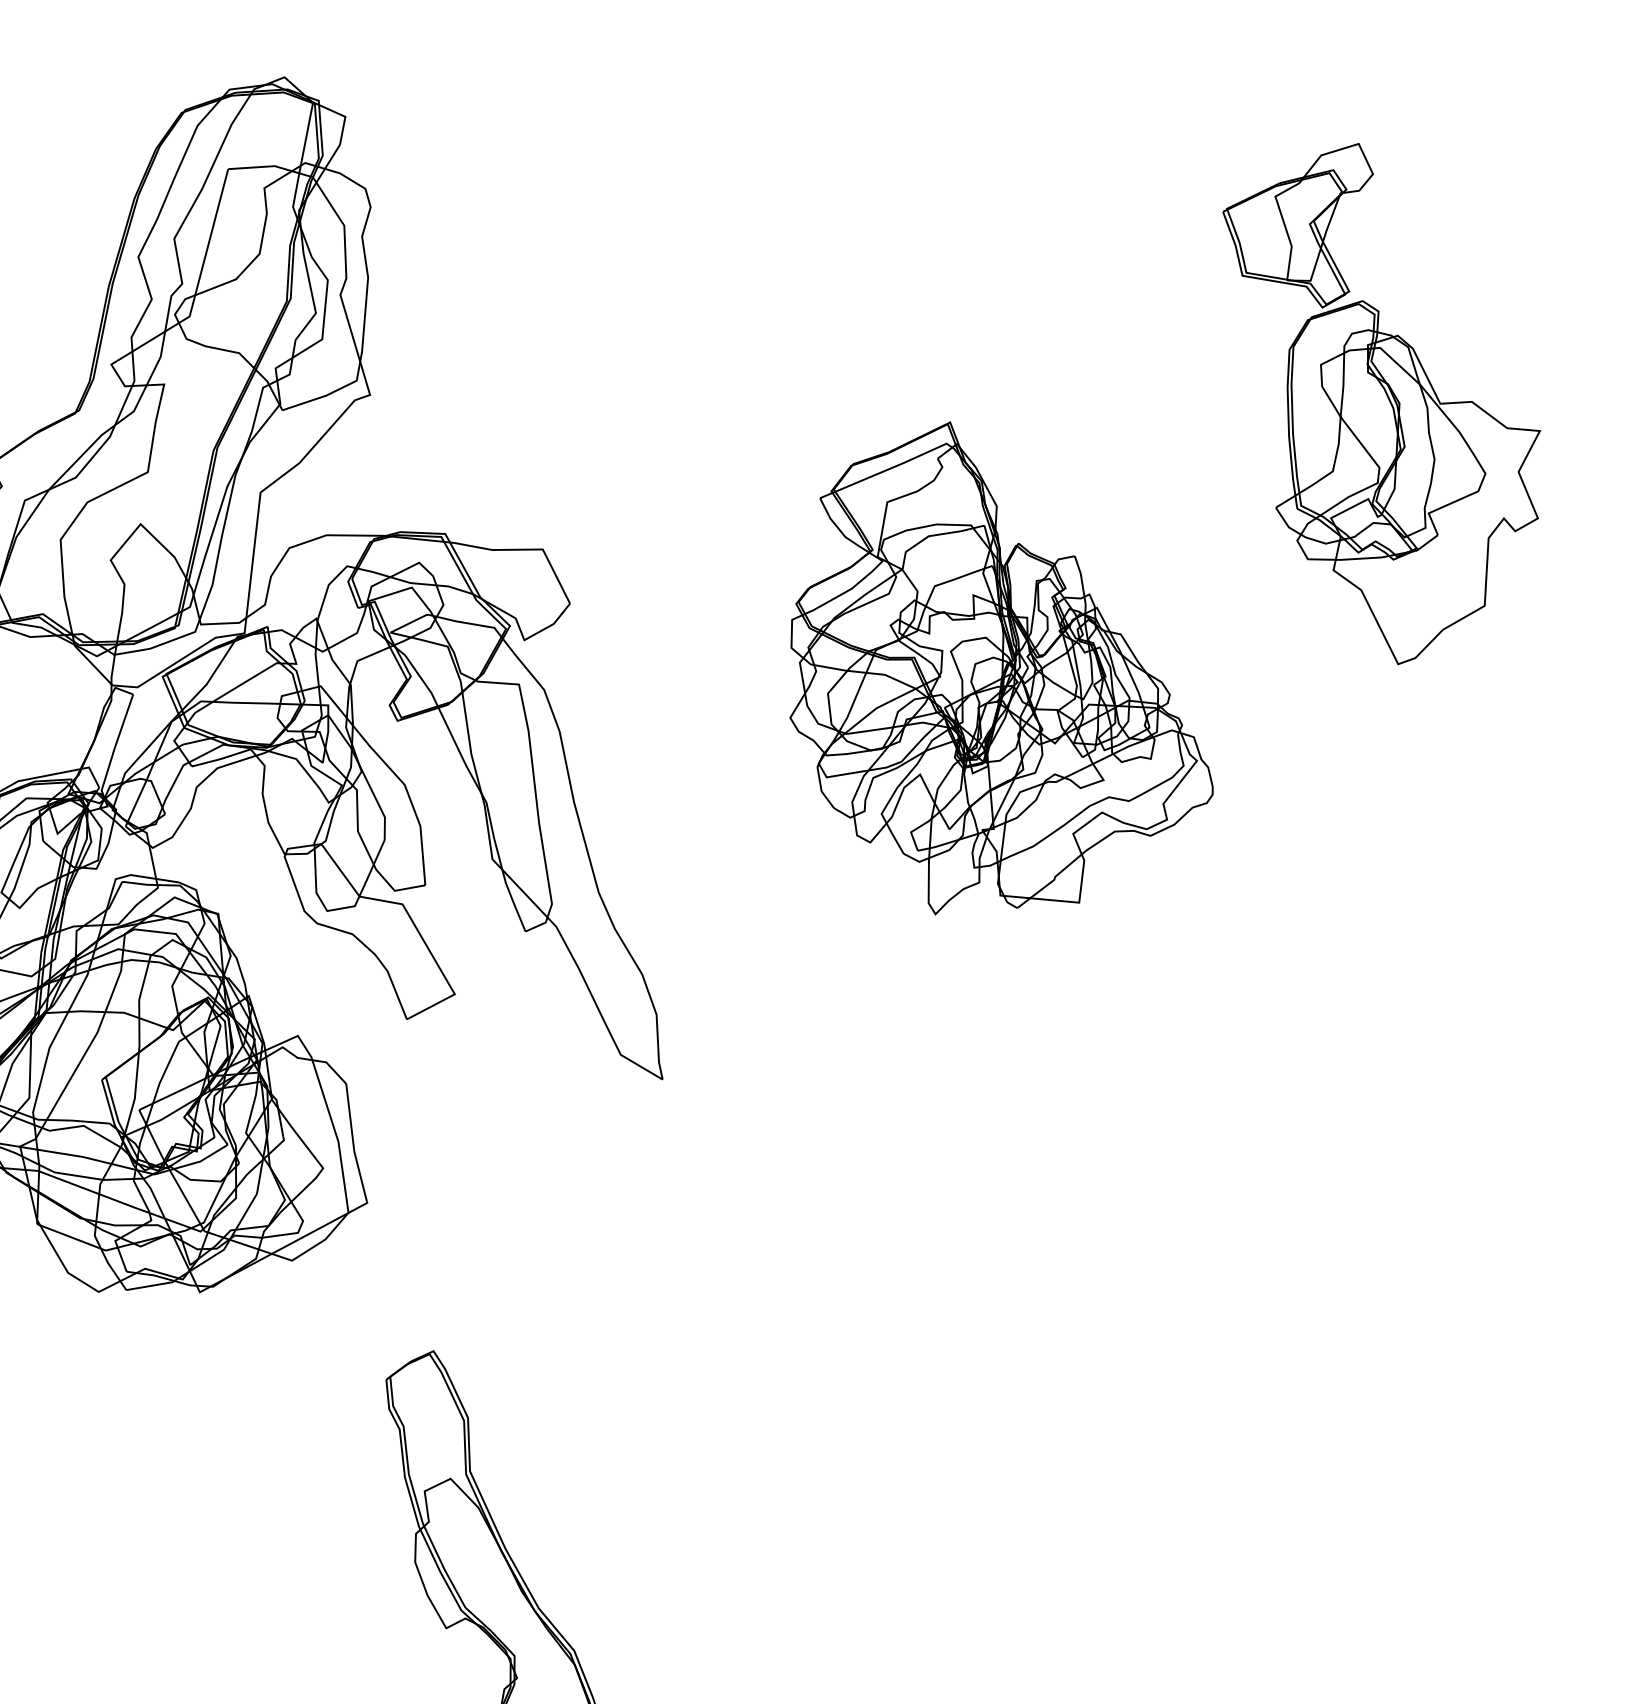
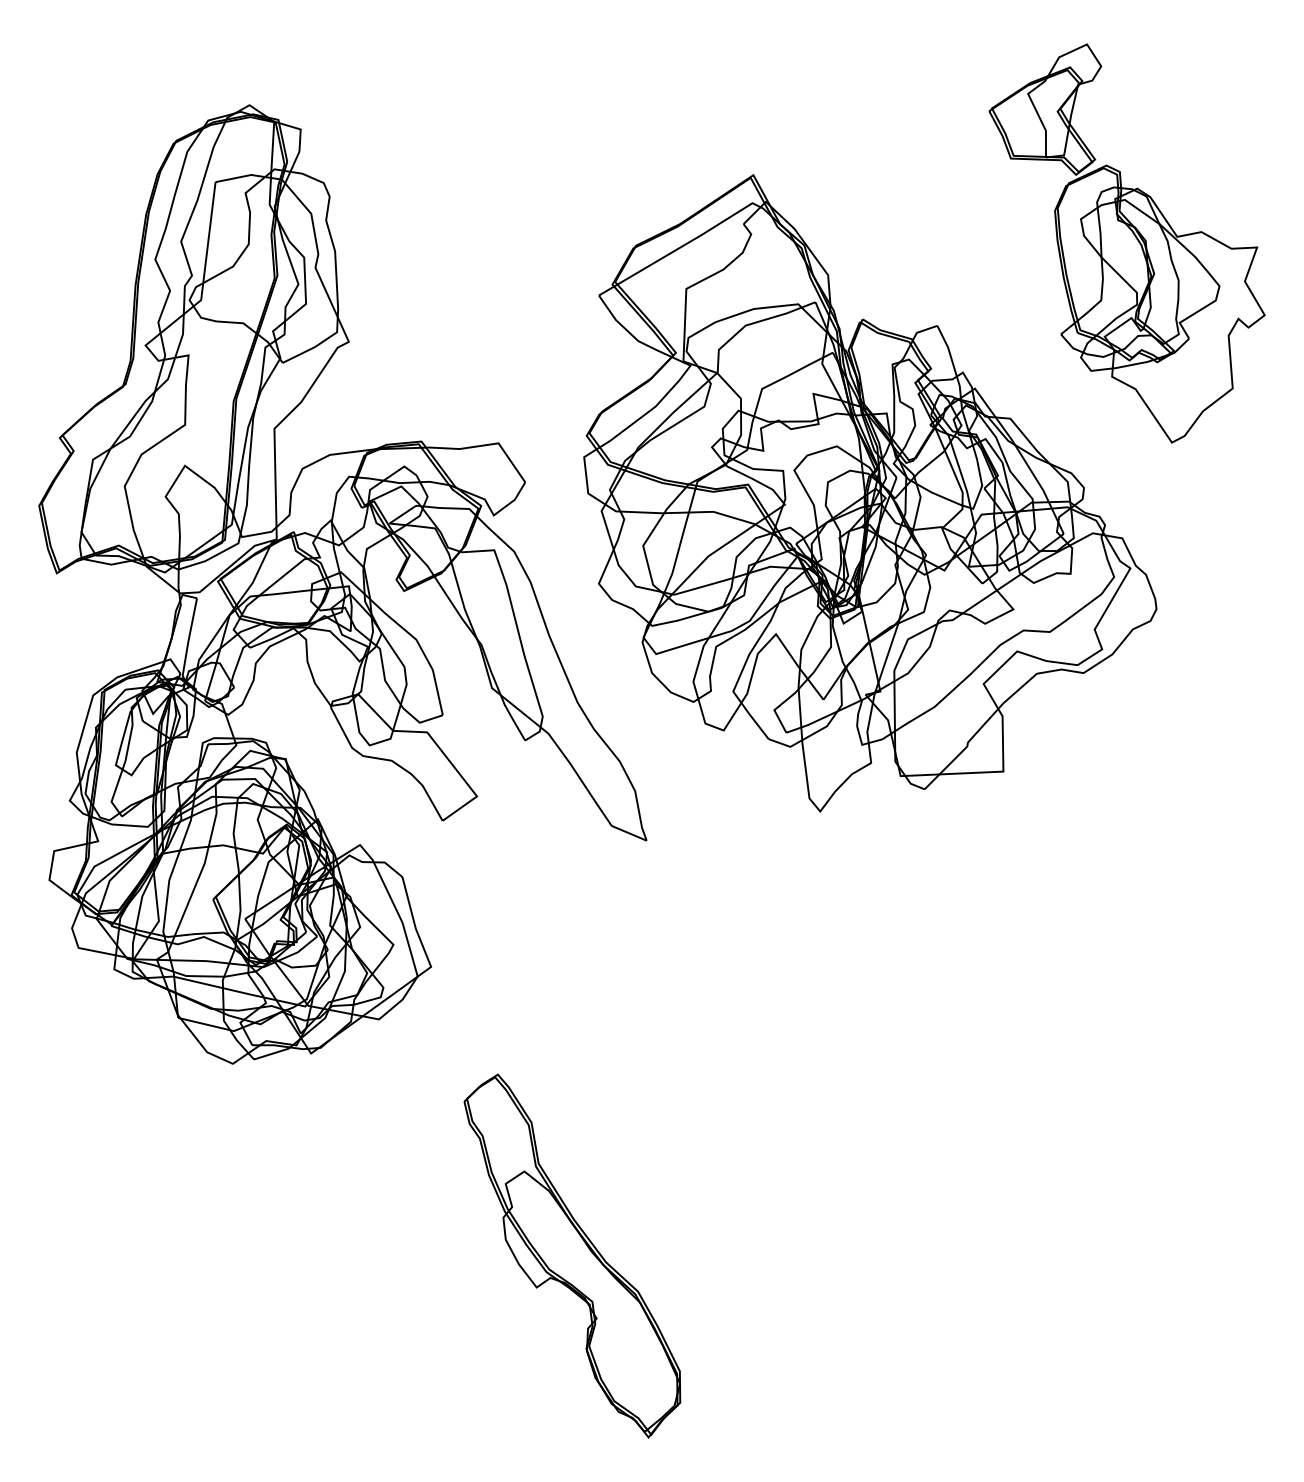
part: (1006, 677) -> (870, 493), size x1.67

